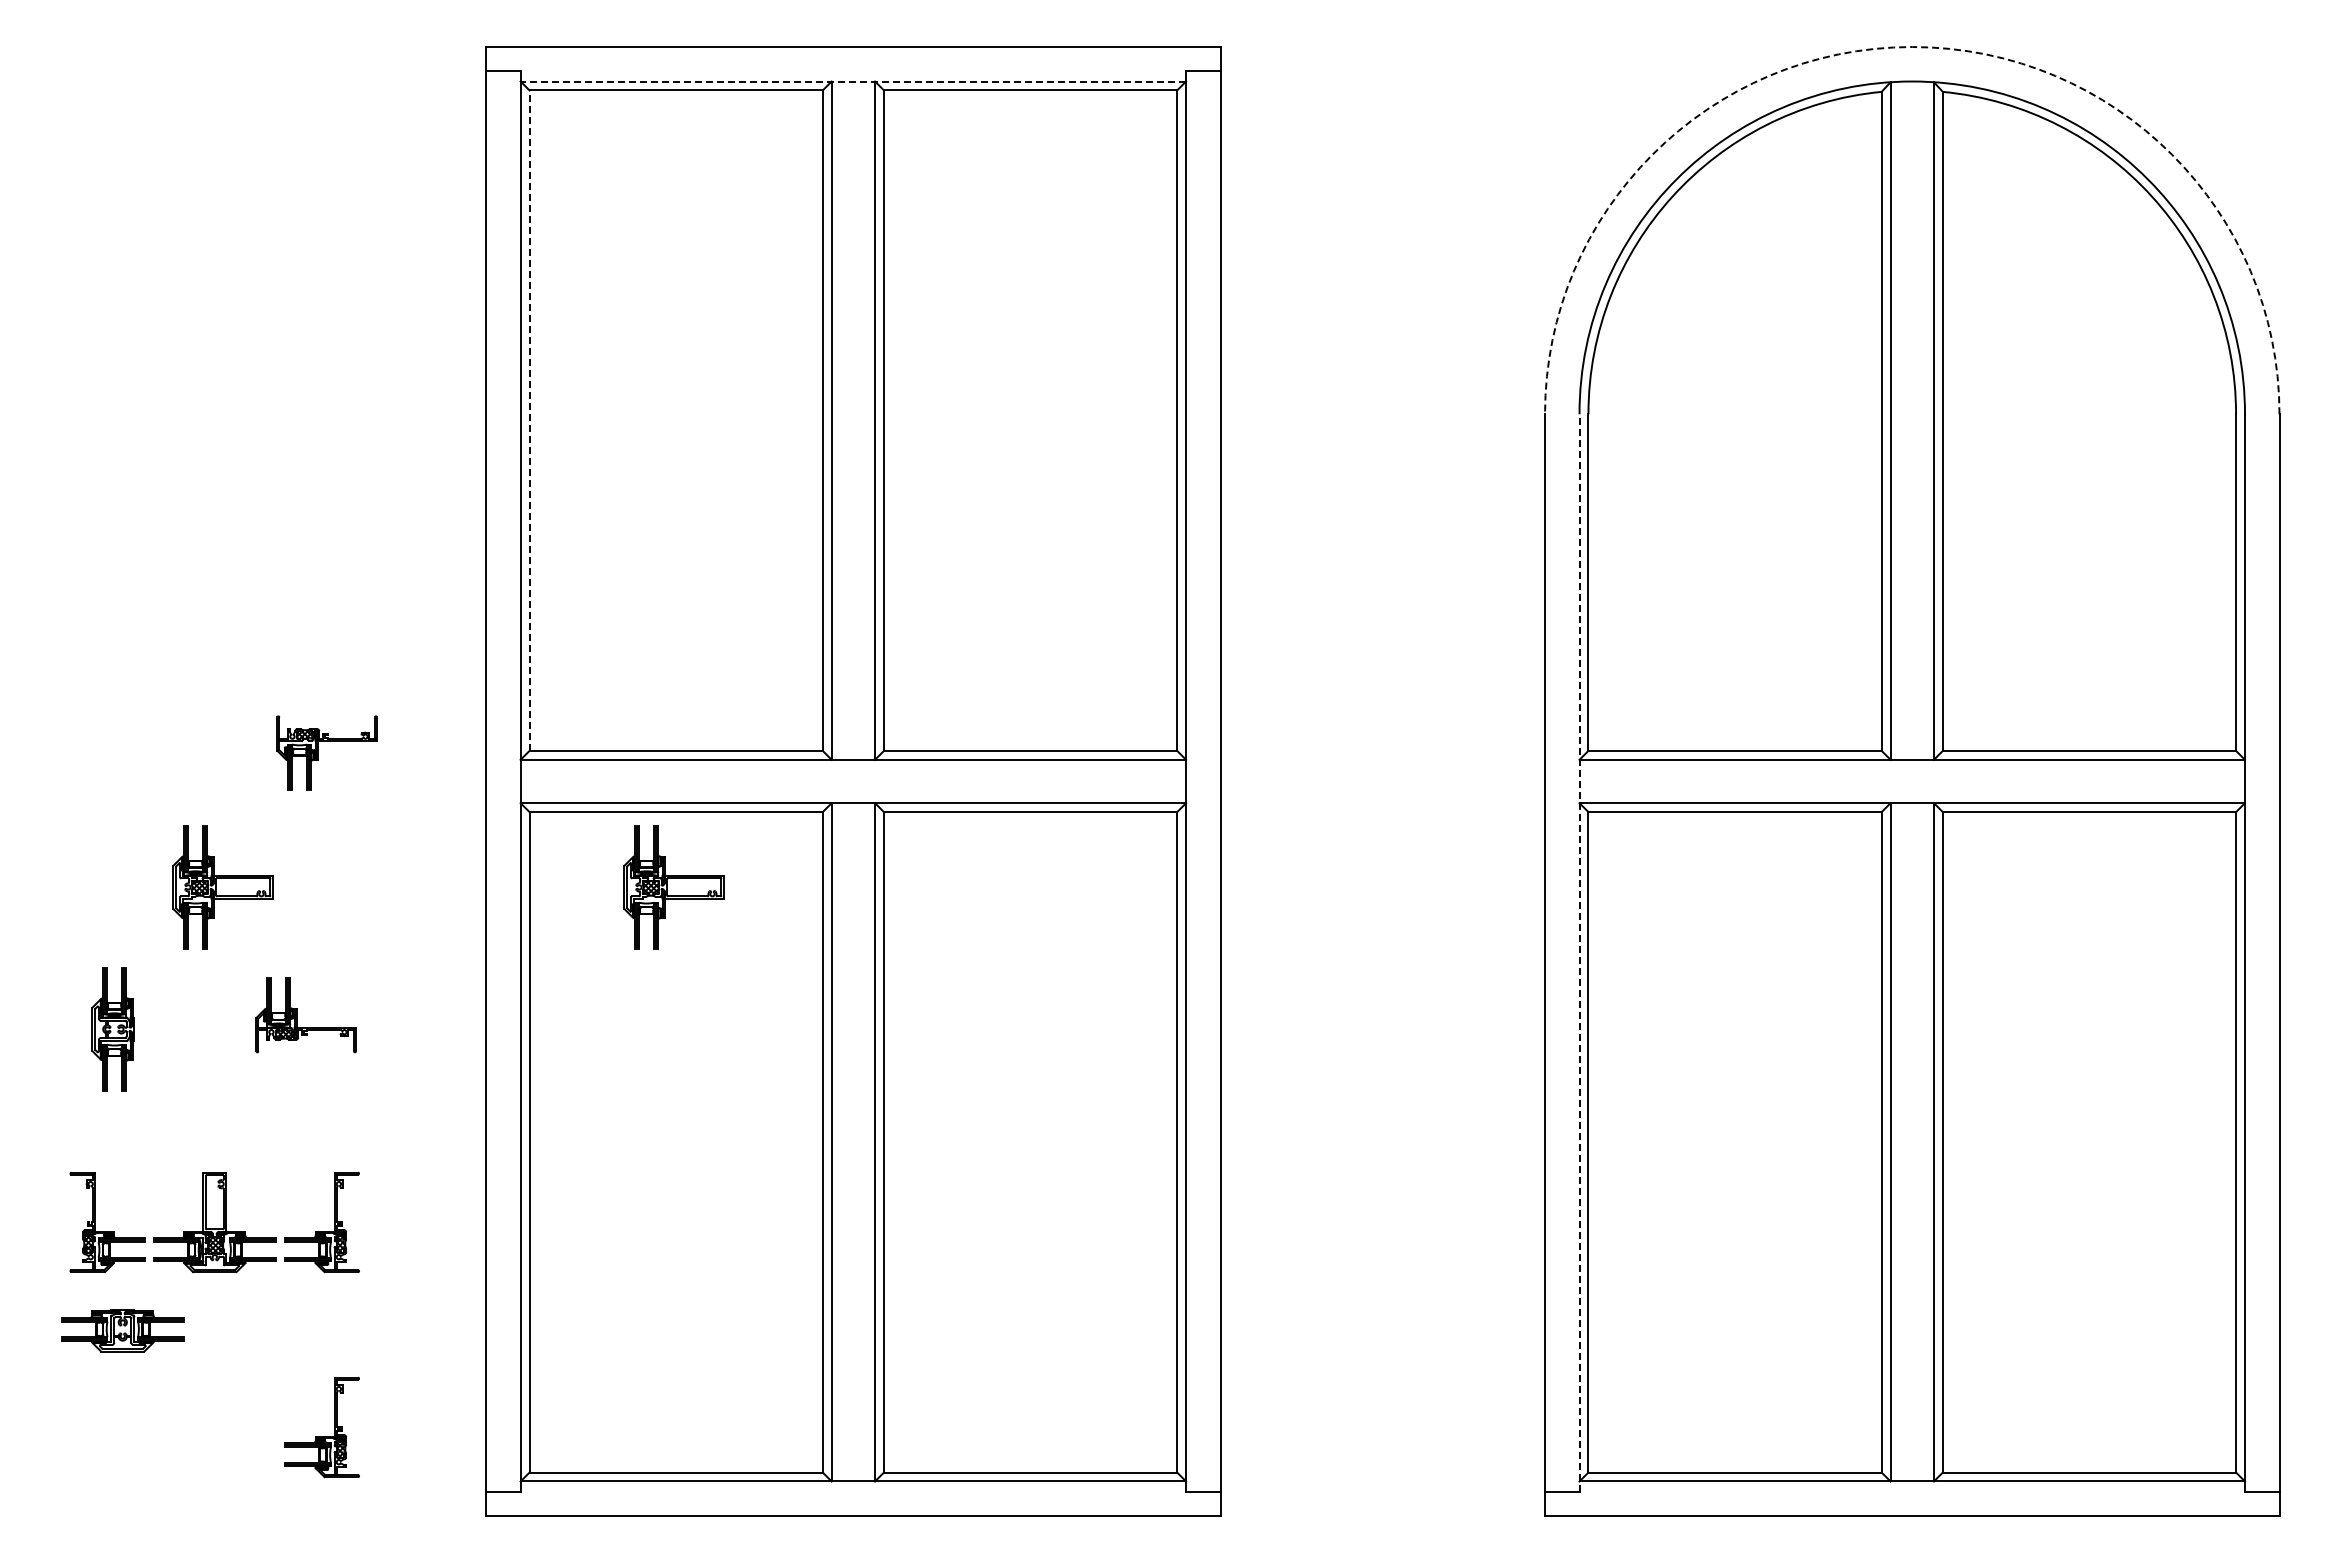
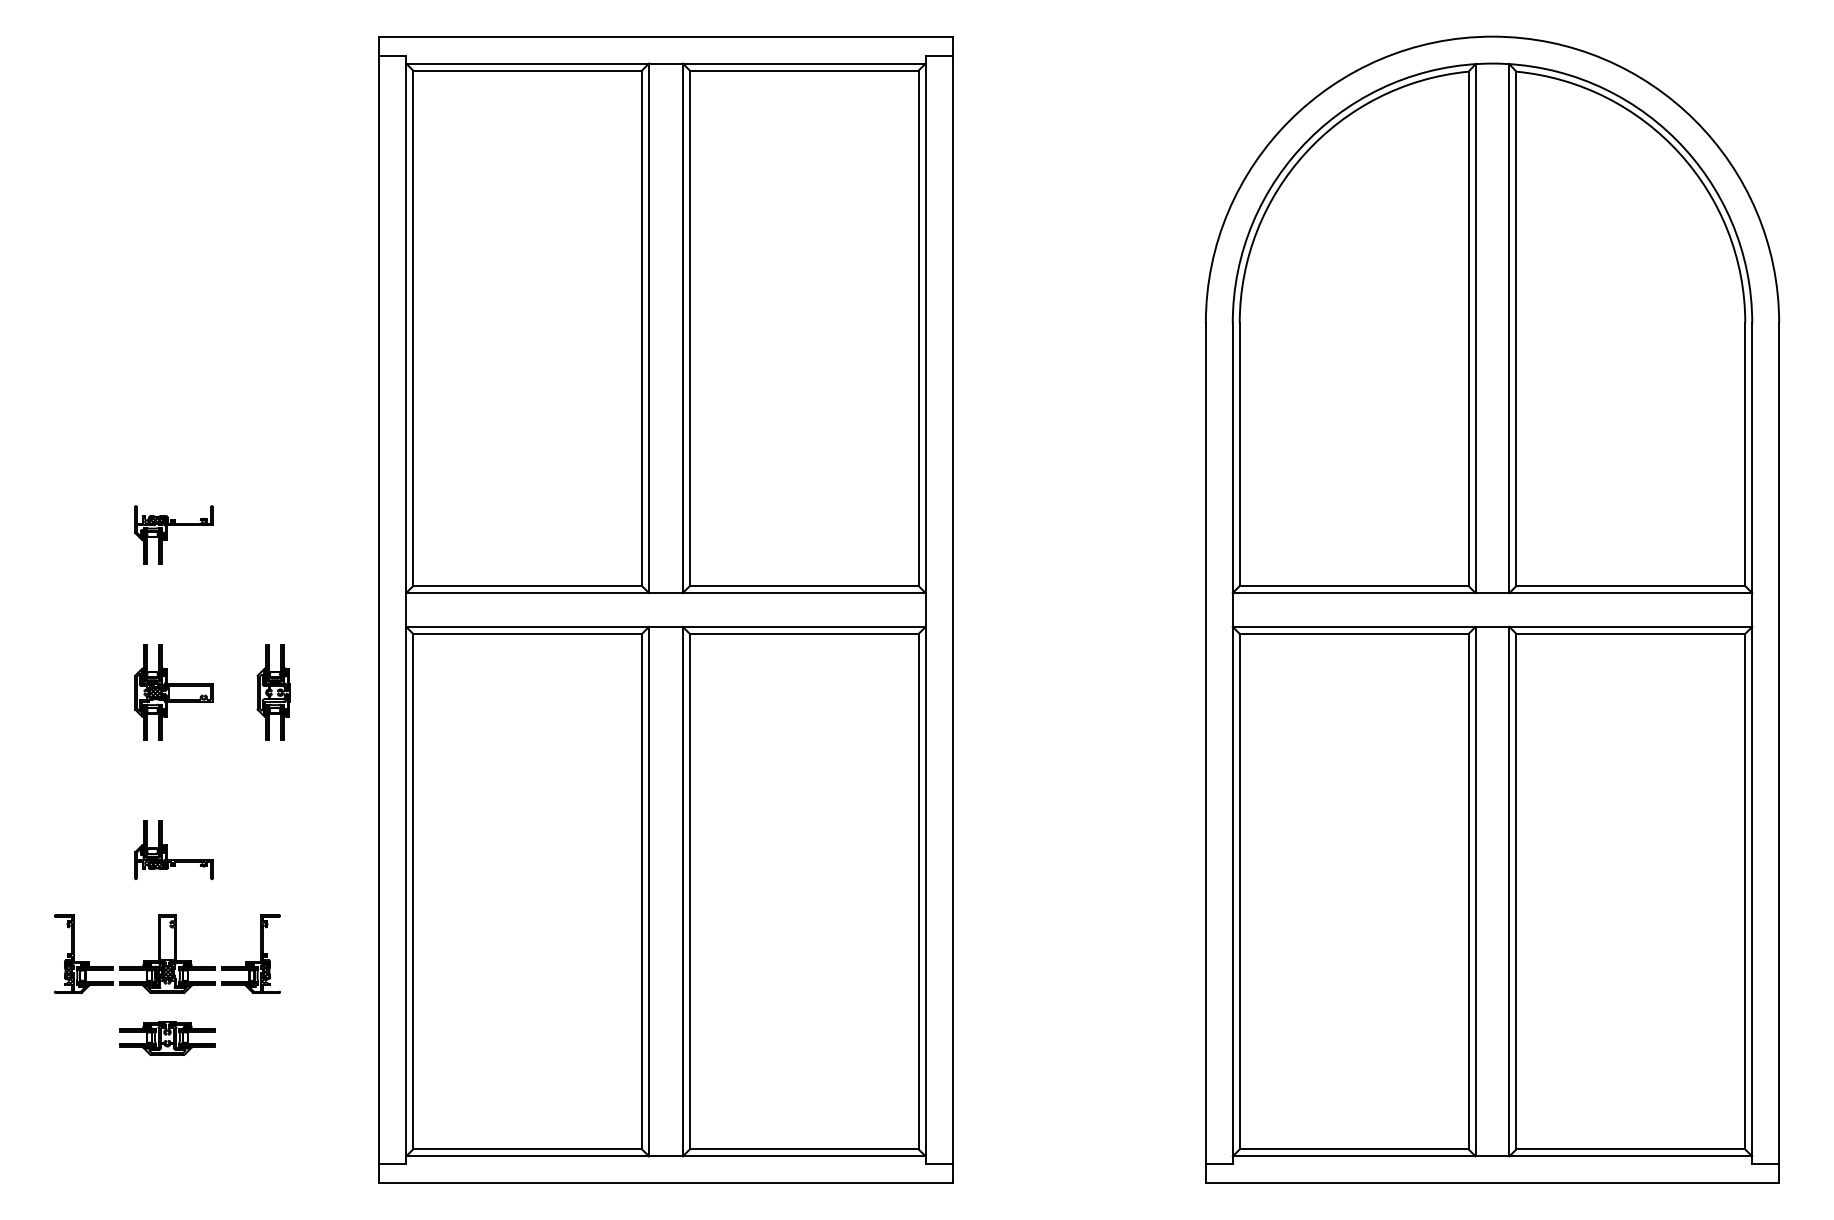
arc: (1912, 47) -> (1492, 37), dashed -> solid
line: (853, 81) -> (666, 63), dashed -> solid
line: (529, 420) -> (413, 328), dashed -> solid
part: (318, 752) -> (167, 534), moved
part: (673, 887) -> (525, 692), removed
line: (1579, 952) -> (1232, 743), dashed -> solid
part: (297, 1015) -> (167, 850), moved
part: (112, 1029) -> (273, 692), moved
part: (122, 1330) -> (167, 1038), moved
part: (321, 1436) -> (250, 1121), removed

